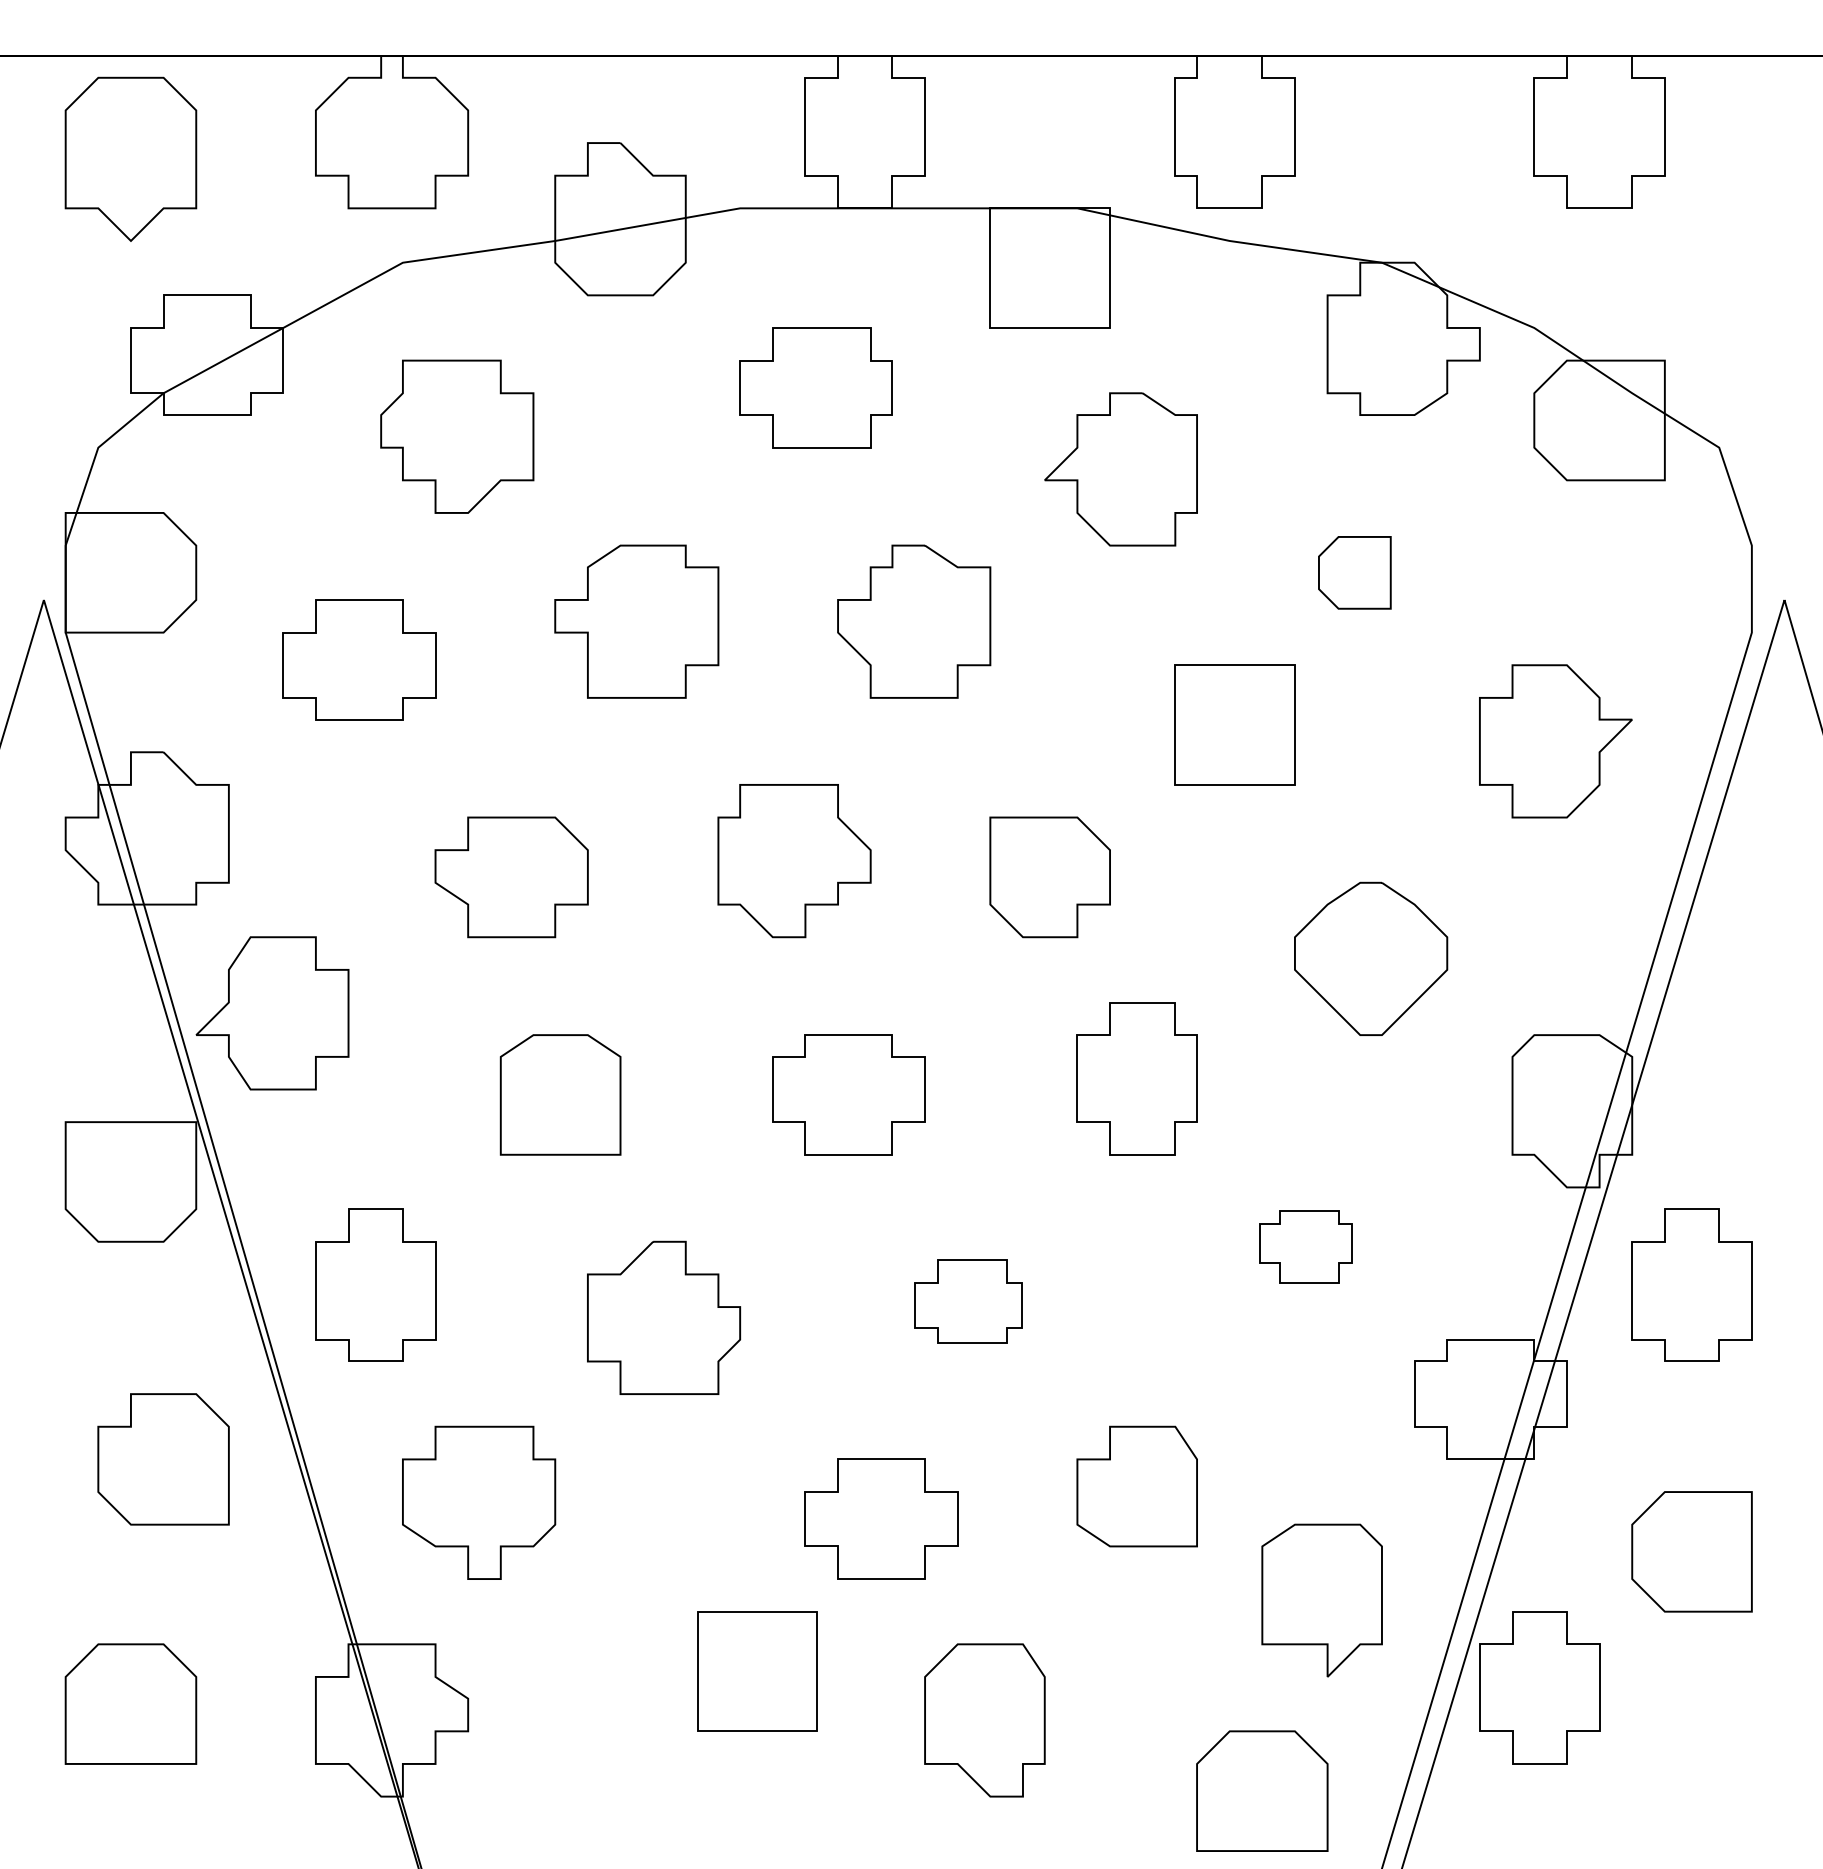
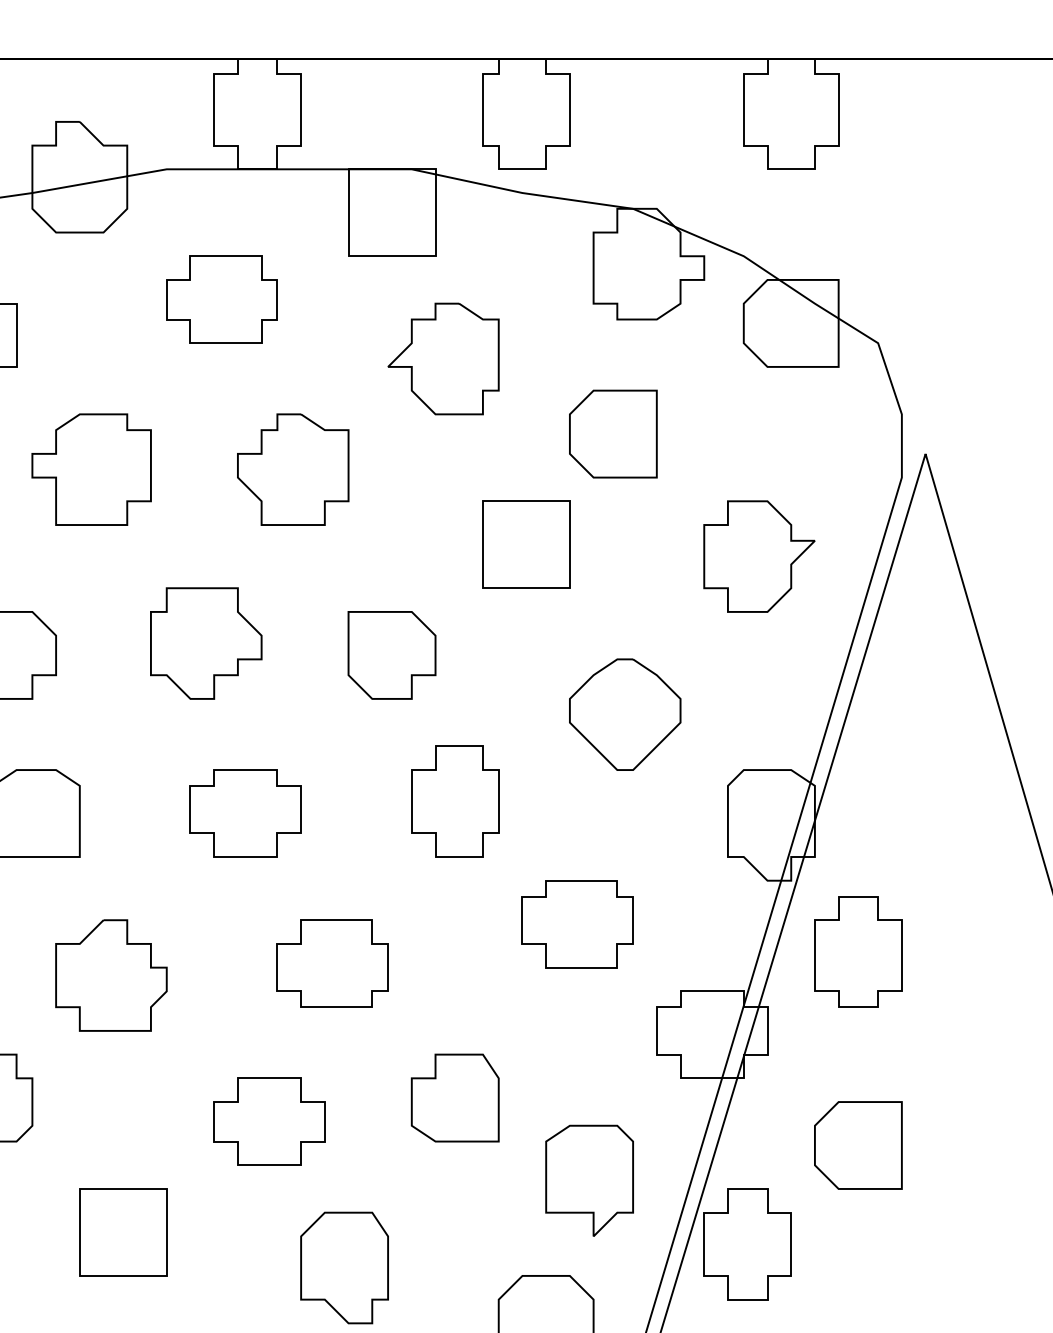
part: (1354, 572) -> (613, 433), size x1.67
part: (1305, 1246) -> (577, 923), size x1.67
part: (968, 1301) -> (332, 963), size x1.43
part: (757, 1671) -> (123, 1232), moved

